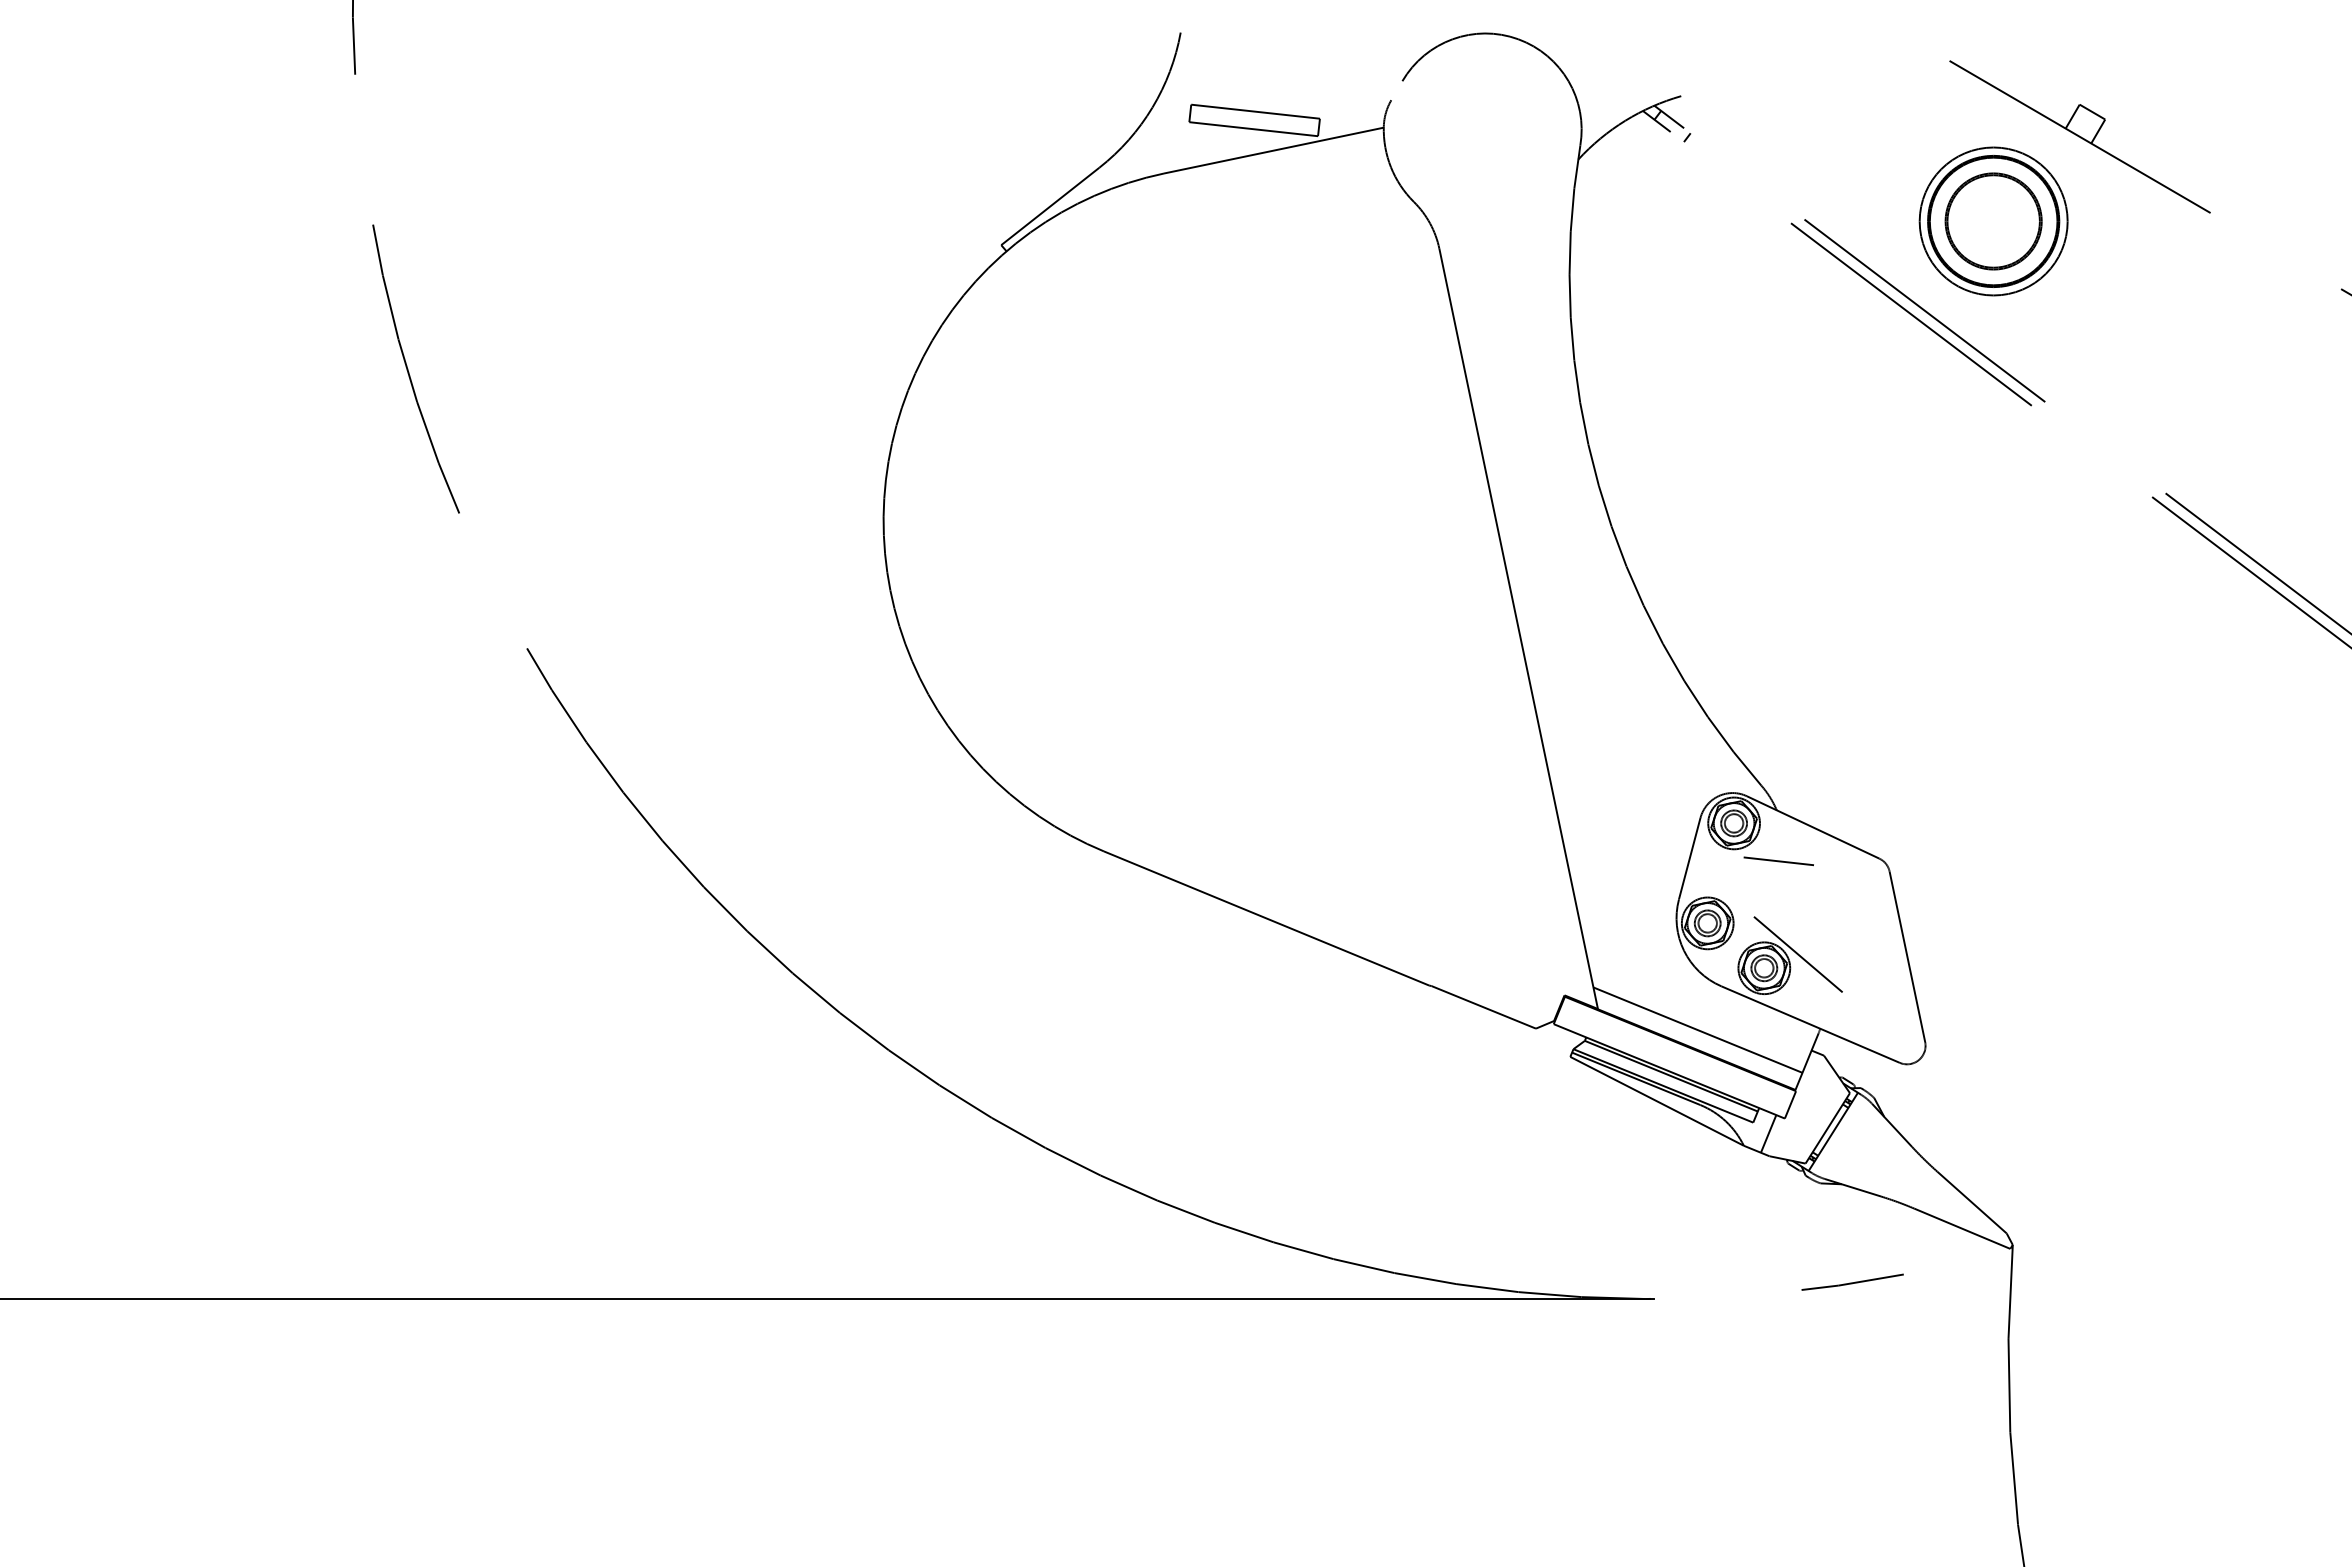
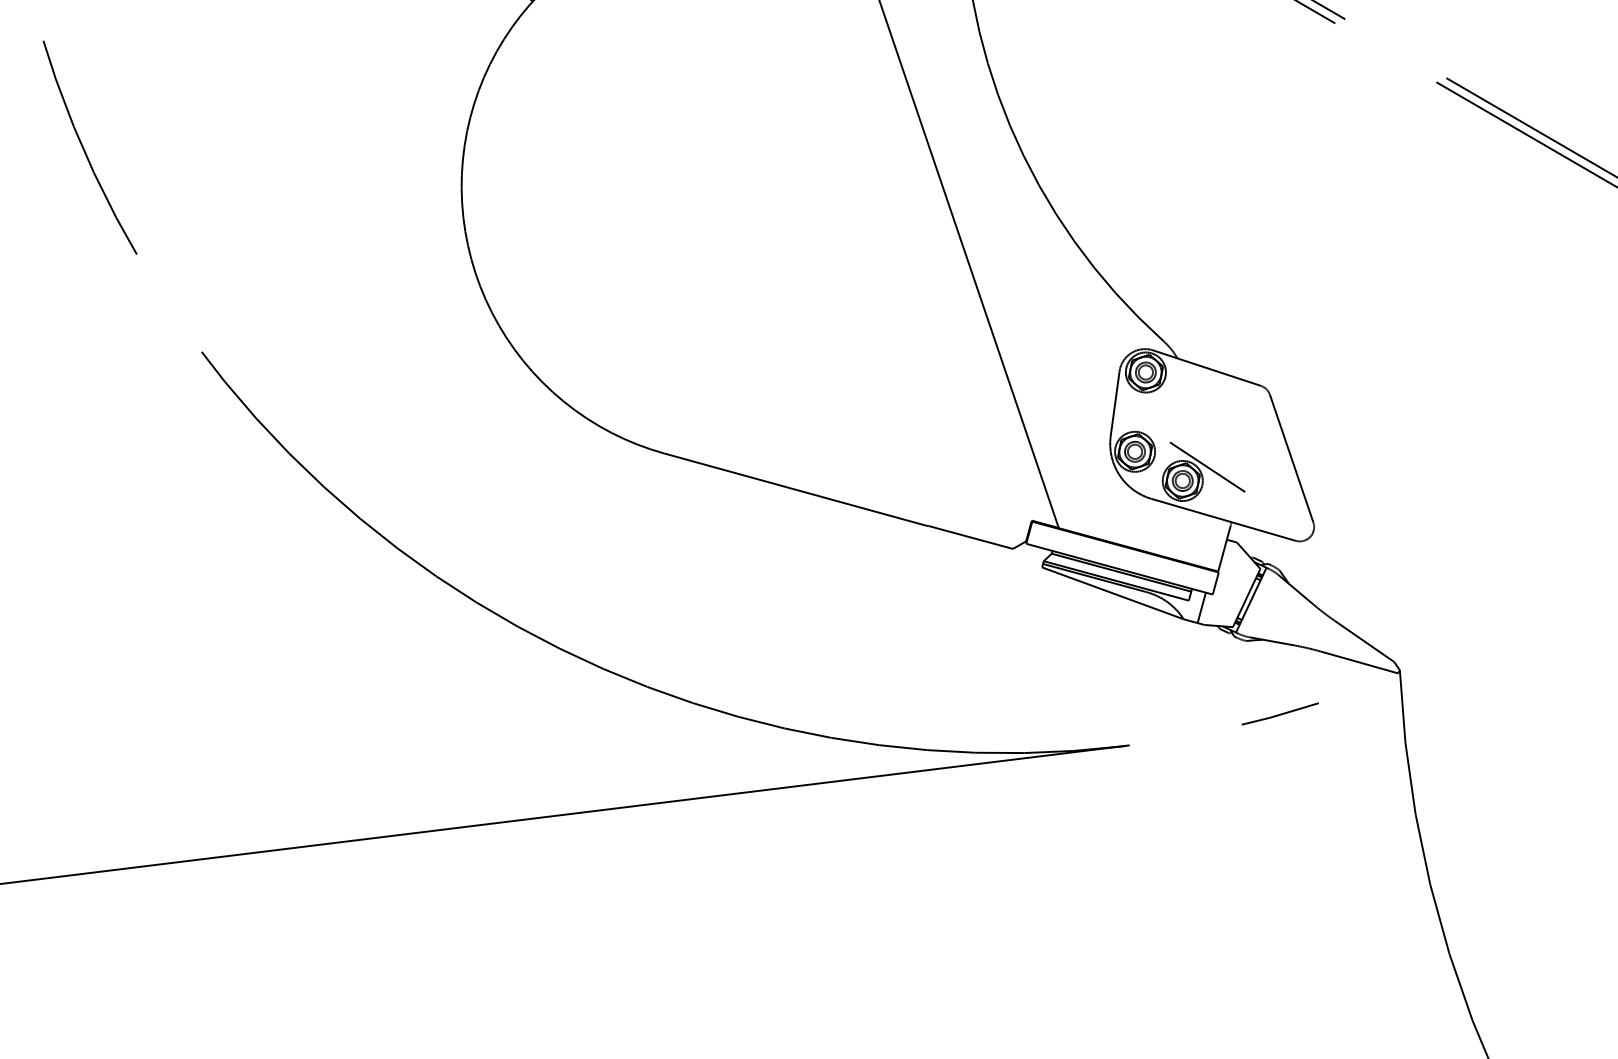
line: (1778, 861) -> (1183, 397), removed
line: (1697, 1029) -> (1137, 534), removed

